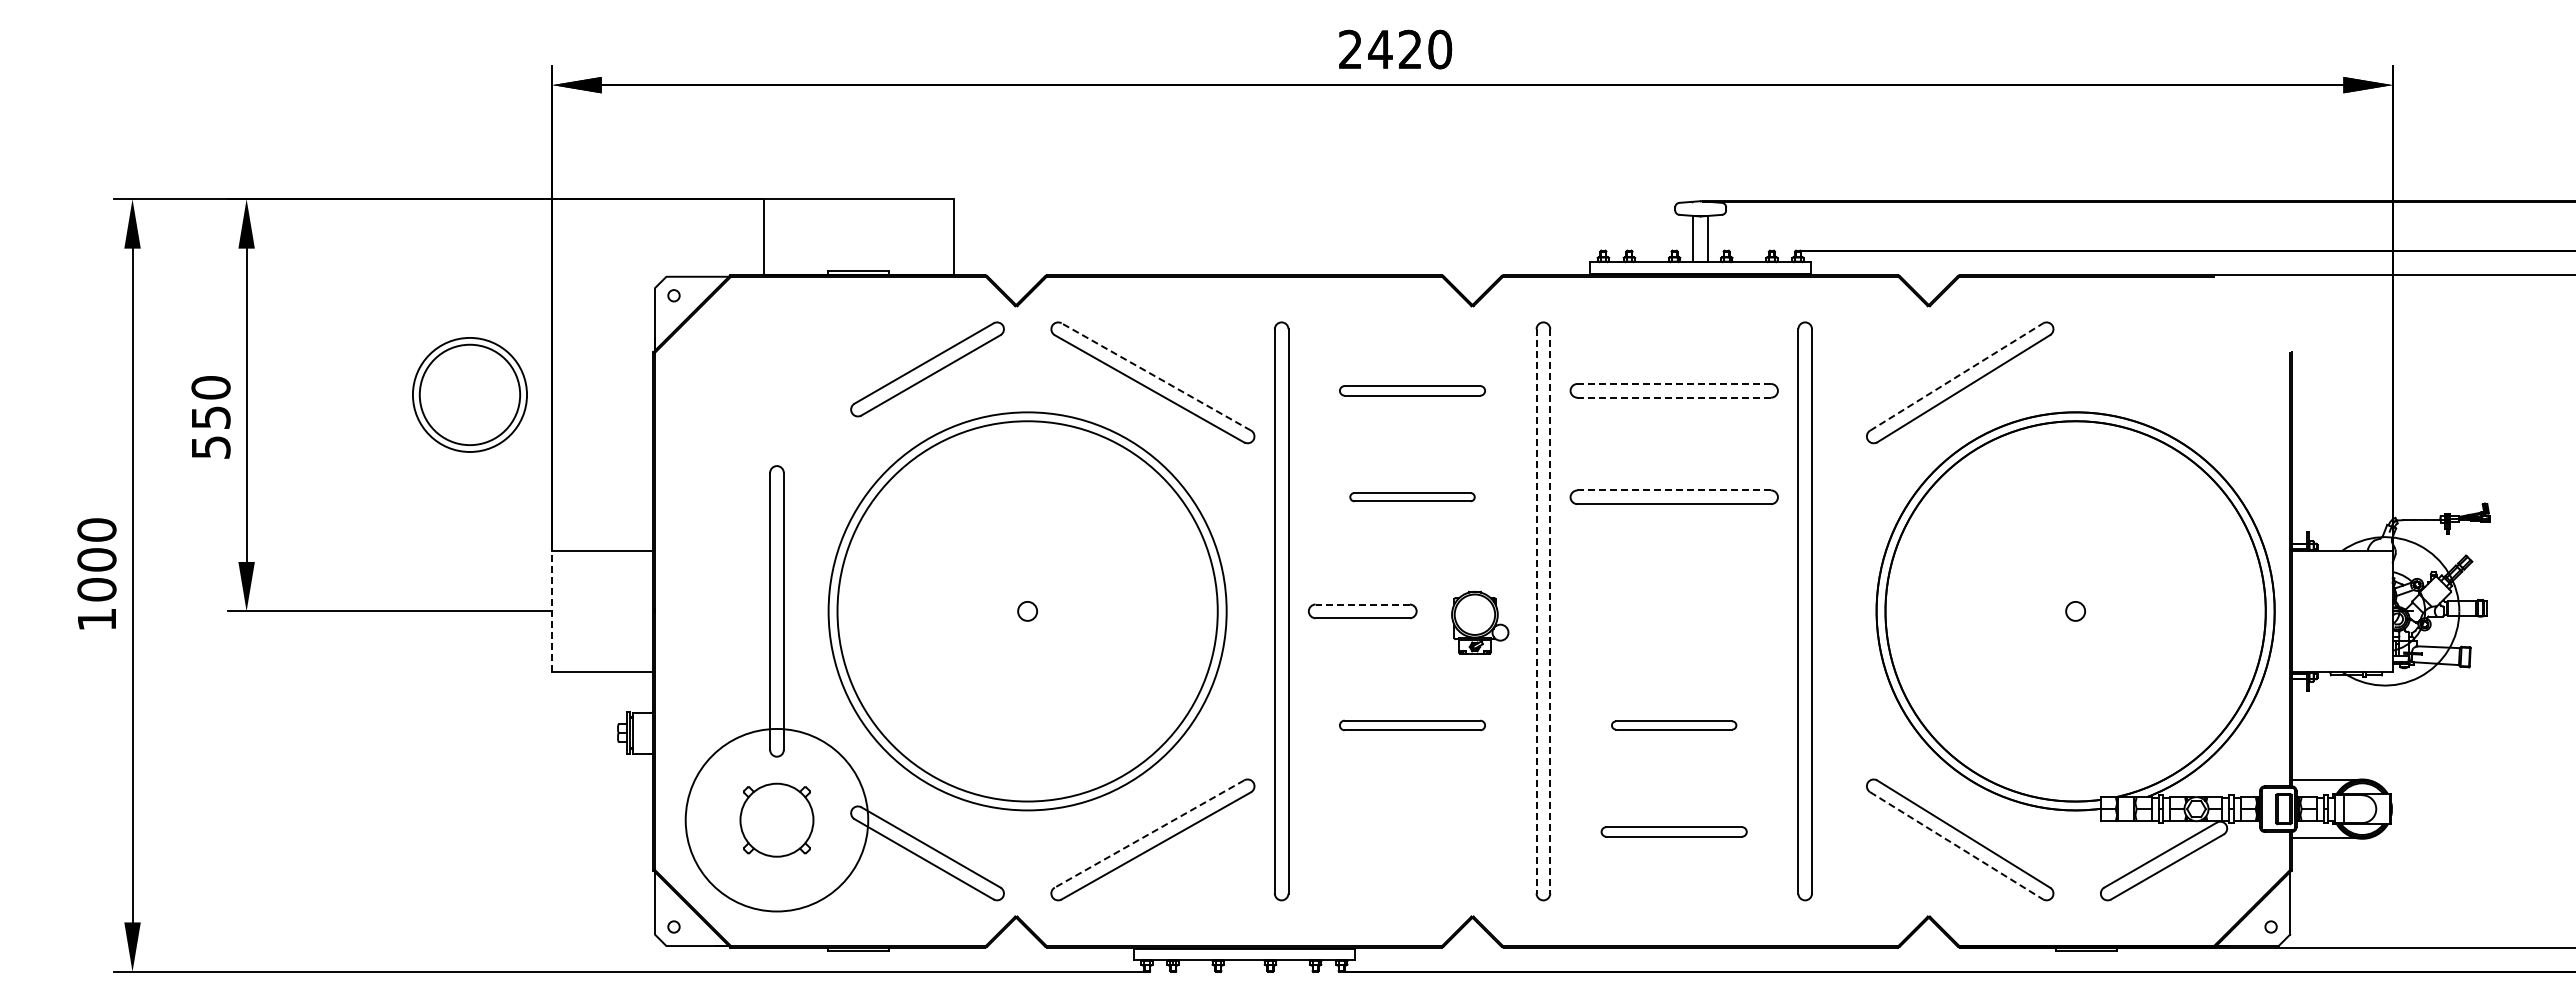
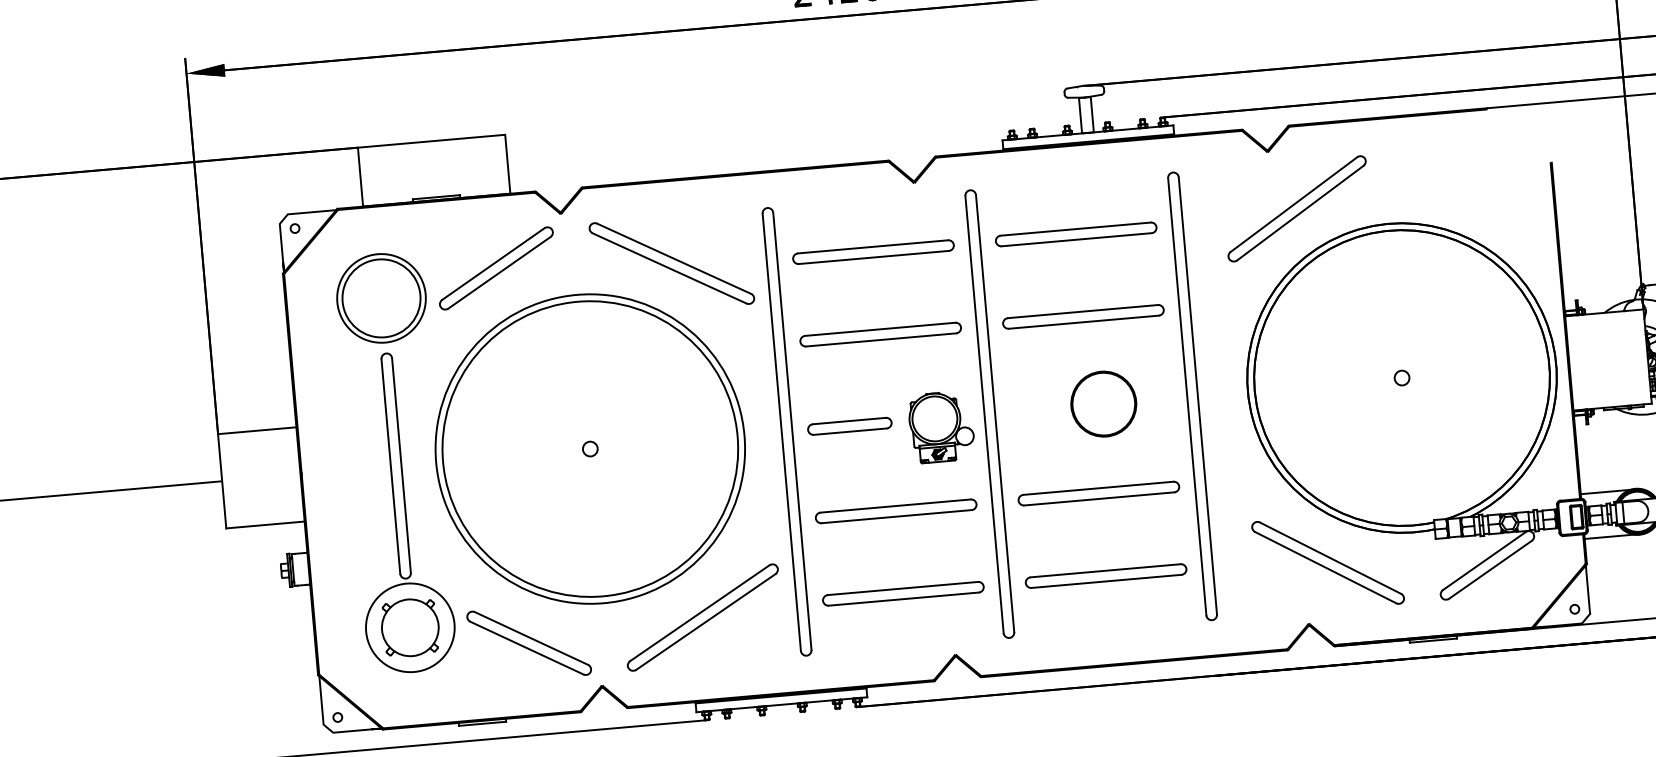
line: (1156, 376) -> (674, 258), dashed -> solid
line: (1956, 377) -> (1293, 204), dashed -> solid
line: (1674, 384) -> (1075, 229), dashed -> solid
part: (1412, 390) -> (873, 251), size x1.43
part: (469, 394) -> (381, 298), moved
line: (1674, 397) -> (1076, 239), dashed -> solid
line: (1674, 490) -> (1083, 311), dashed -> solid
part: (1412, 496) -> (880, 334), size x1.67
line: (1362, 604) -> (849, 421), dashed -> solid
line: (552, 611) -> (222, 481), dashed -> solid
line: (1536, 611) -> (984, 414), dashed -> solid
line: (1550, 611) -> (995, 413), dashed -> solid
part: (1690, 611) -> (1103, 404), added
part: (1480, 622) -> (941, 426), size x1.43
part: (1412, 725) -> (896, 511), size x1.43
part: (1673, 725) -> (1098, 493), size x1.67
circle: (776, 820) -> (409, 628), size x0.62
part: (1412, 831) -> (903, 593), added
part: (1673, 831) -> (1105, 575), size x1.43
line: (1149, 834) -> (699, 613), dashed -> solid
line: (1956, 845) -> (1325, 567), dashed -> solid

